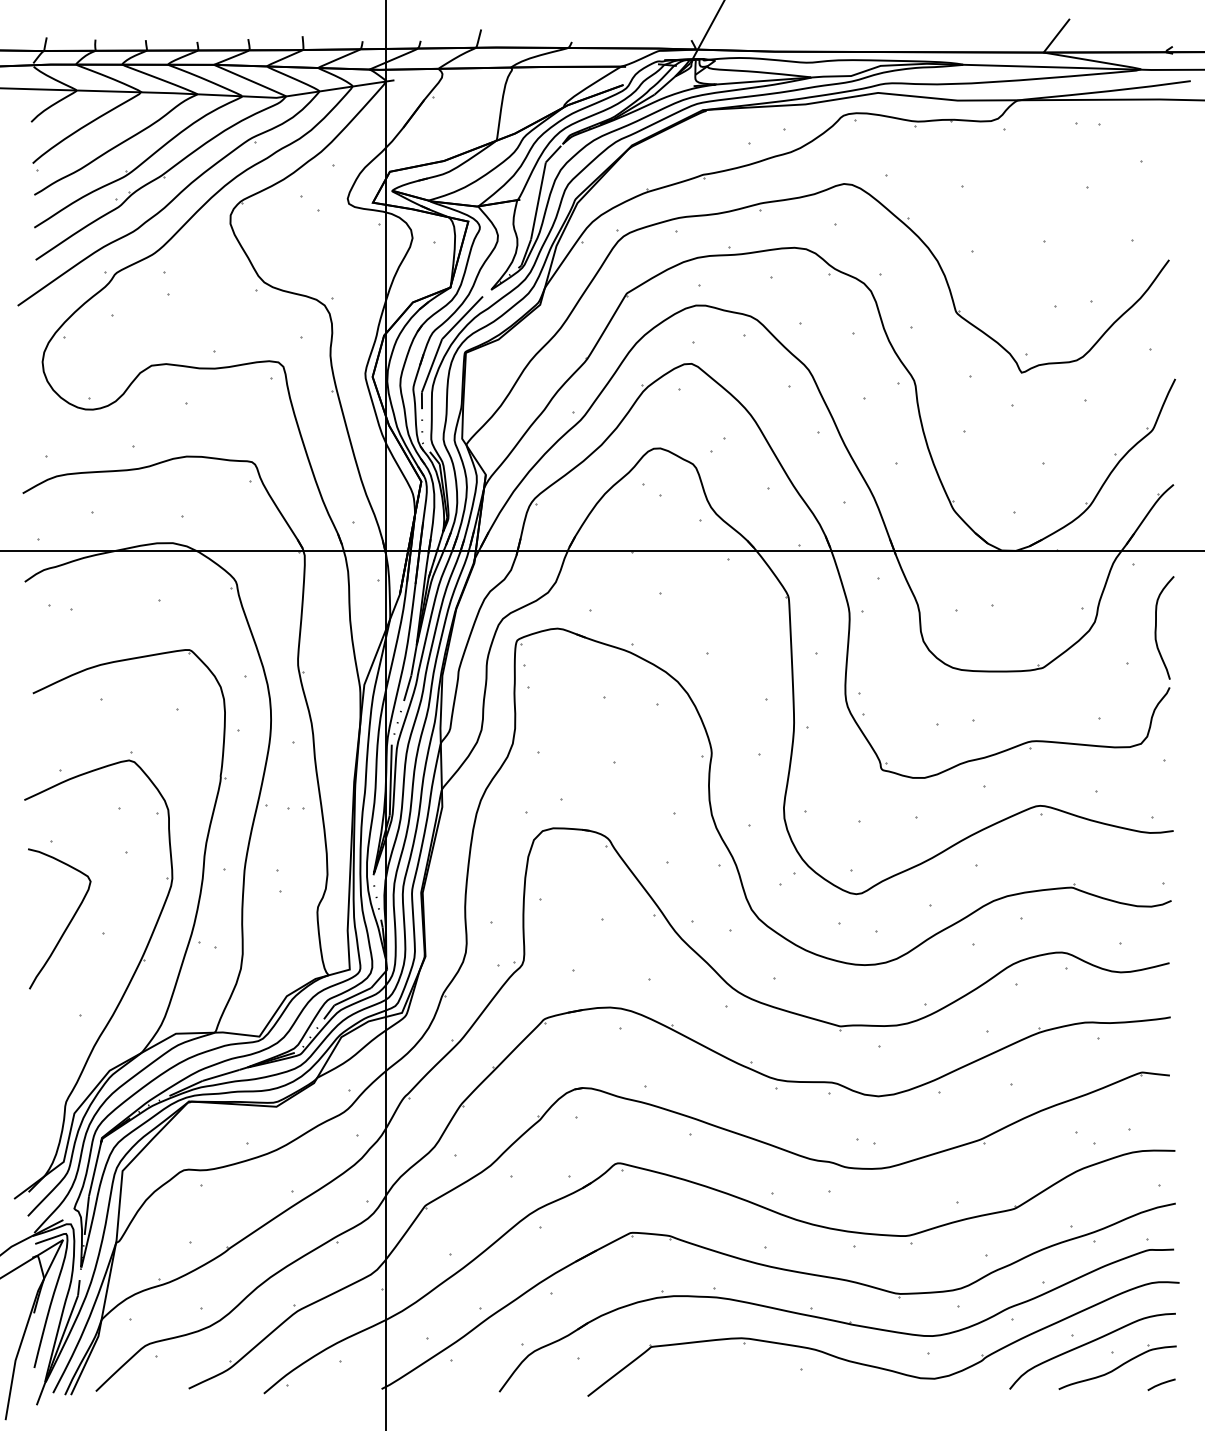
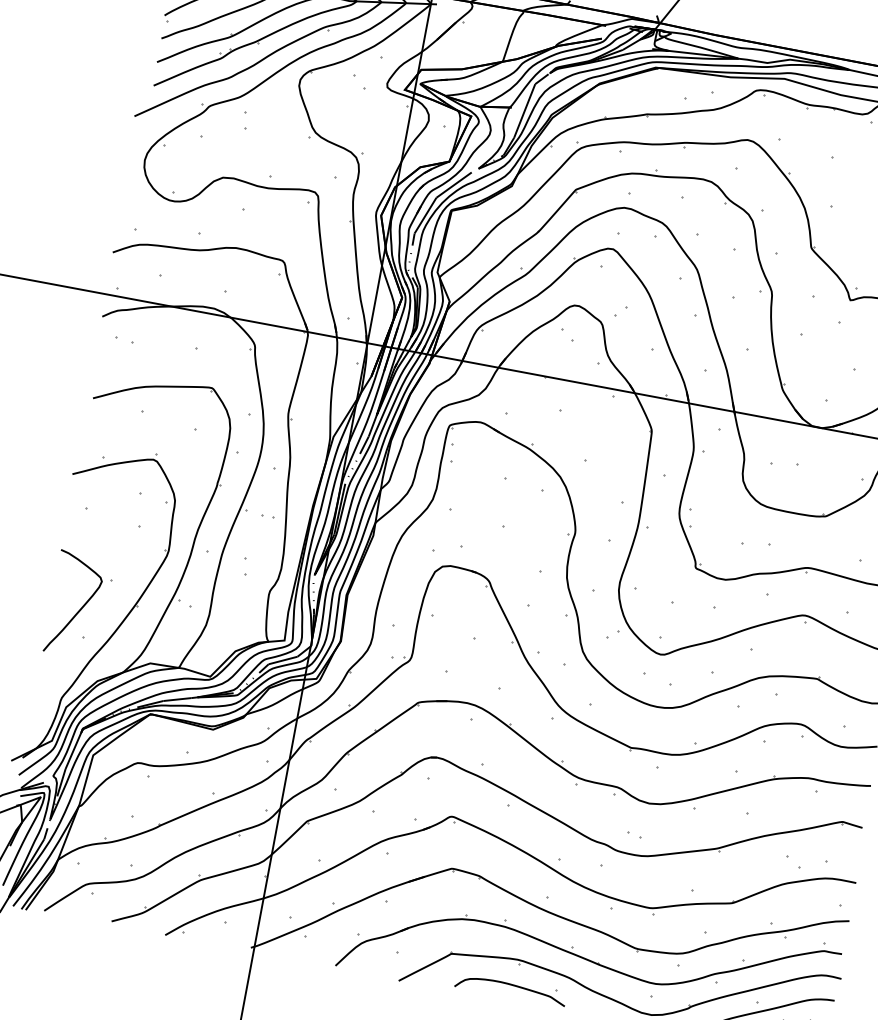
curve: (67, 924) -> (79, 609), moved
curve: (739, 1374) -> (511, 985), added

